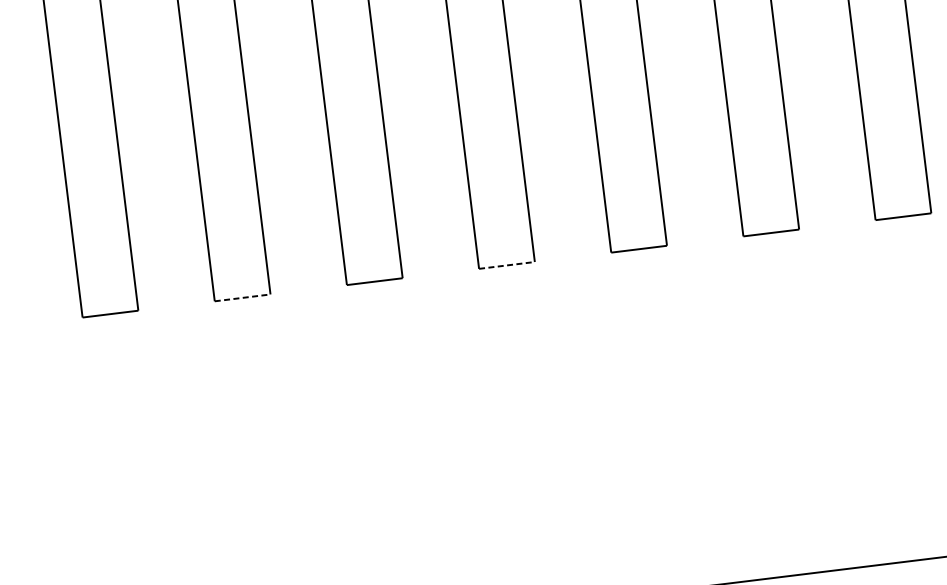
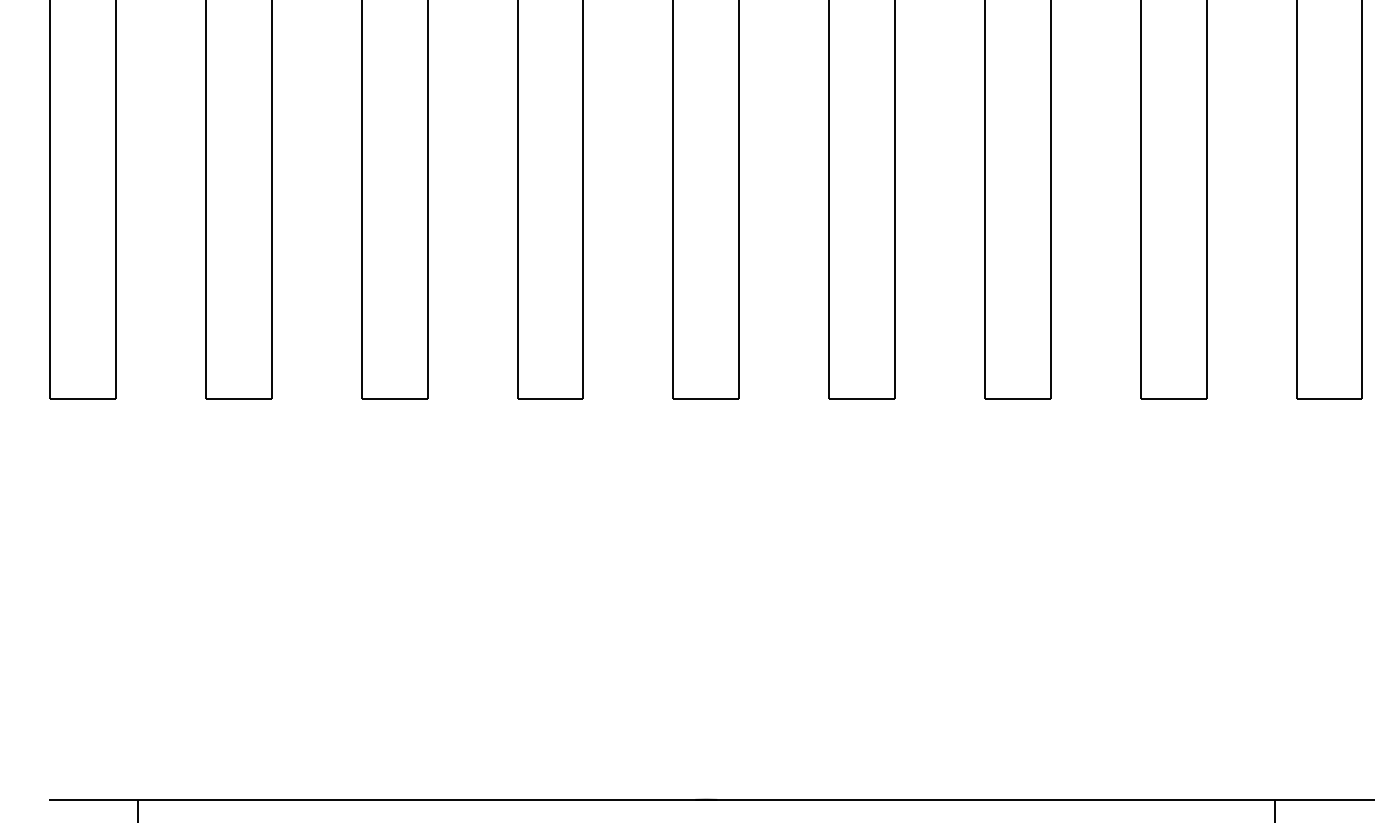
line: (506, 265) -> (550, 398), dashed -> solid
line: (242, 297) -> (238, 398), dashed -> solid

